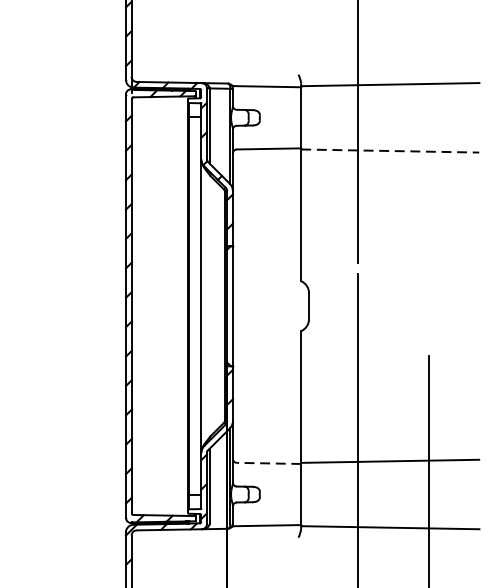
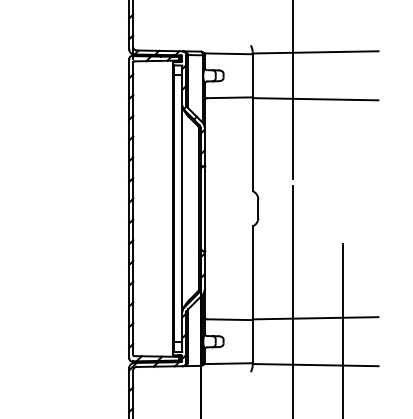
line: (390, 151) -> (315, 99), dashed -> solid
line: (269, 463) -> (230, 319), dashed -> solid

